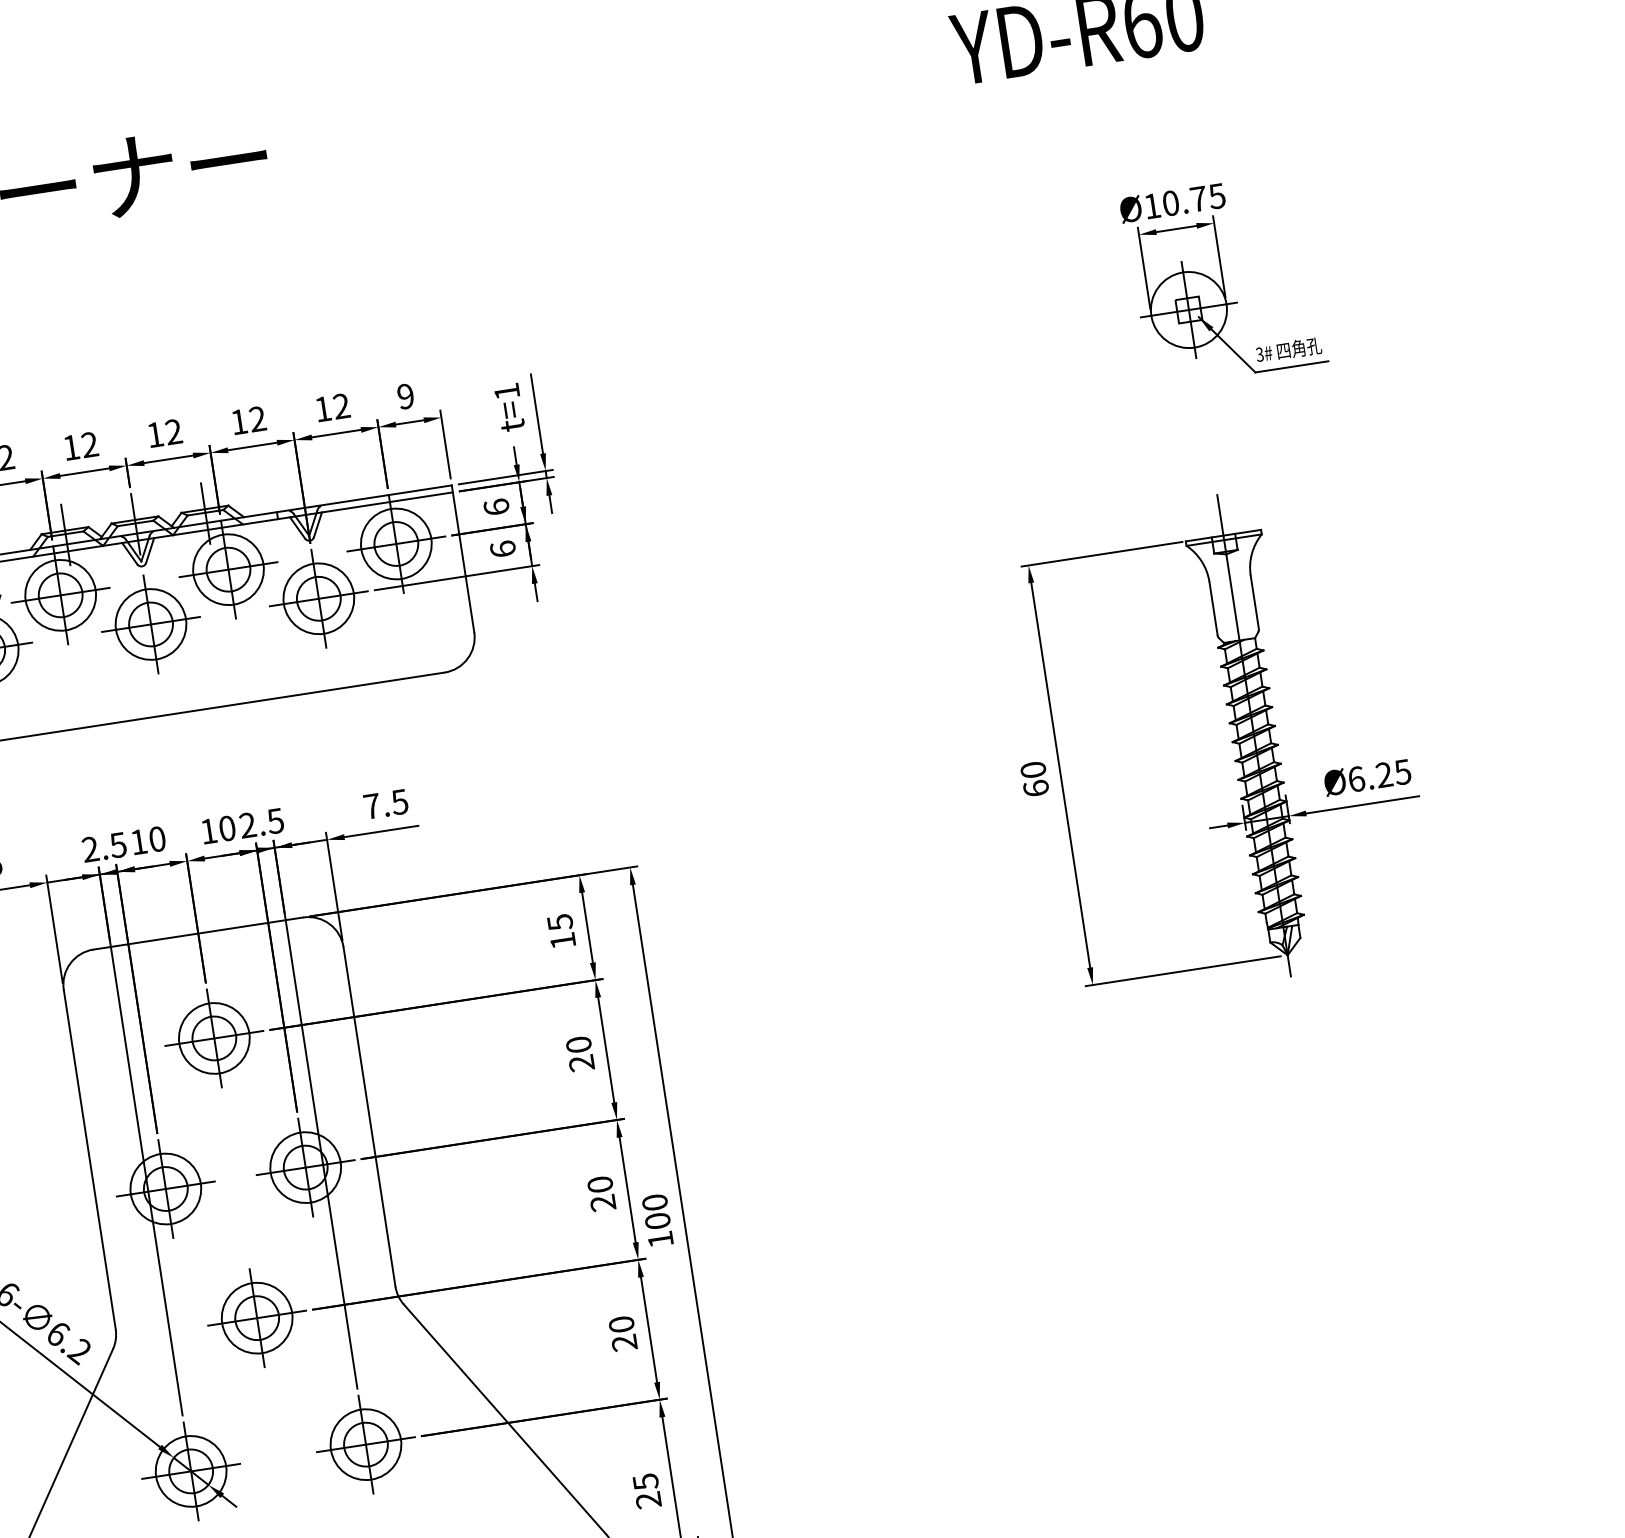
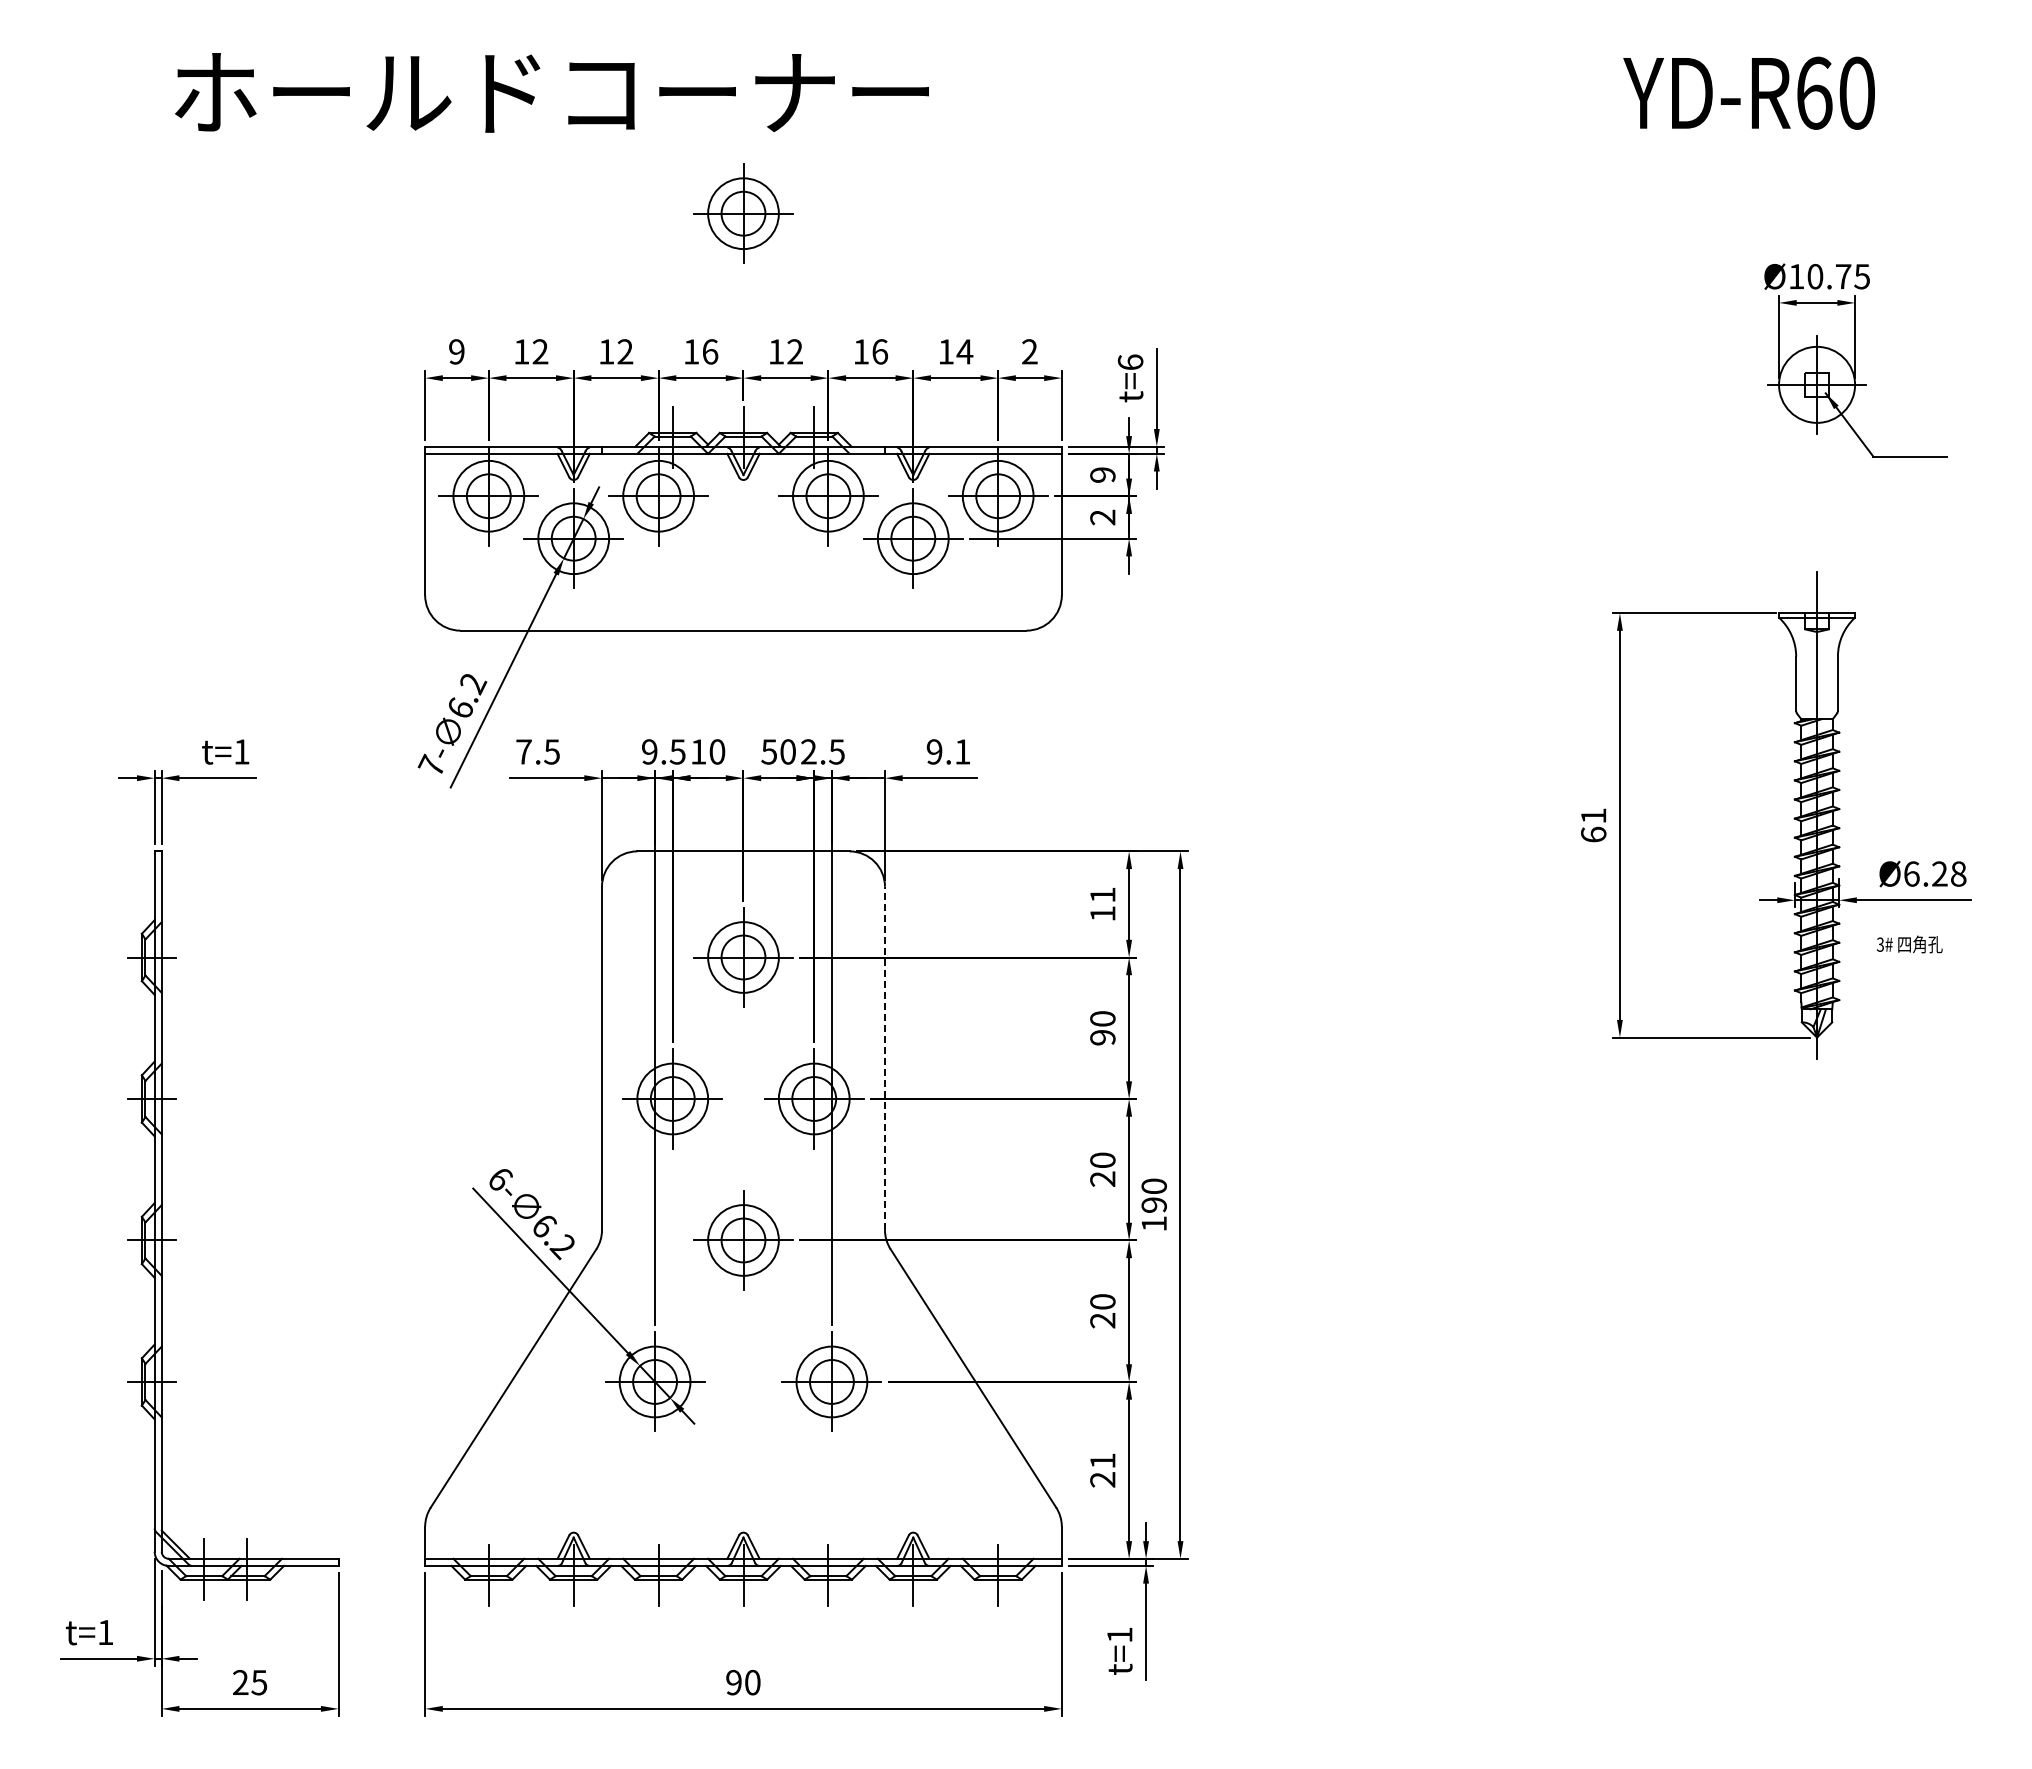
text: (1288, 350) -> (1909, 944), moved
text: (506, 390) -> (1130, 361), t=1 -> t=6
text: (405, 396) -> (1029, 351), 9 -> 2
text: (341, 405) -> (964, 351), 12 -> 14
text: (258, 418) -> (880, 351), 12 -> 16
text: (90, 444) -> (710, 351), 12 -> 16
text: (496, 506) -> (1102, 474), 6 -> 9
text: (502, 549) -> (1102, 517), 6 -> 2
part: (150, 624) -> (743, 213), moved
text: (1033, 769) -> (1593, 815), 60 -> 61
text: (1402, 771) -> (1958, 873), Ø6.25 -> Ø6.28
text: (385, 803) -> (948, 751), 7.5 -> 9.1
text: (207, 831) -> (768, 751), 10 -> 50
text: (90, 849) -> (649, 751), 2.5 -> 9.5
text: (559, 922) -> (1102, 895), 15 -> 11
text: (581, 1063) -> (1102, 1037), 20 -> 90
line: (369, 1116) -> (884, 1058), solid -> dashed
text: (657, 1220) -> (1153, 1204), 100 -> 190
text: (645, 1482) -> (1102, 1461), 25 -> 21

